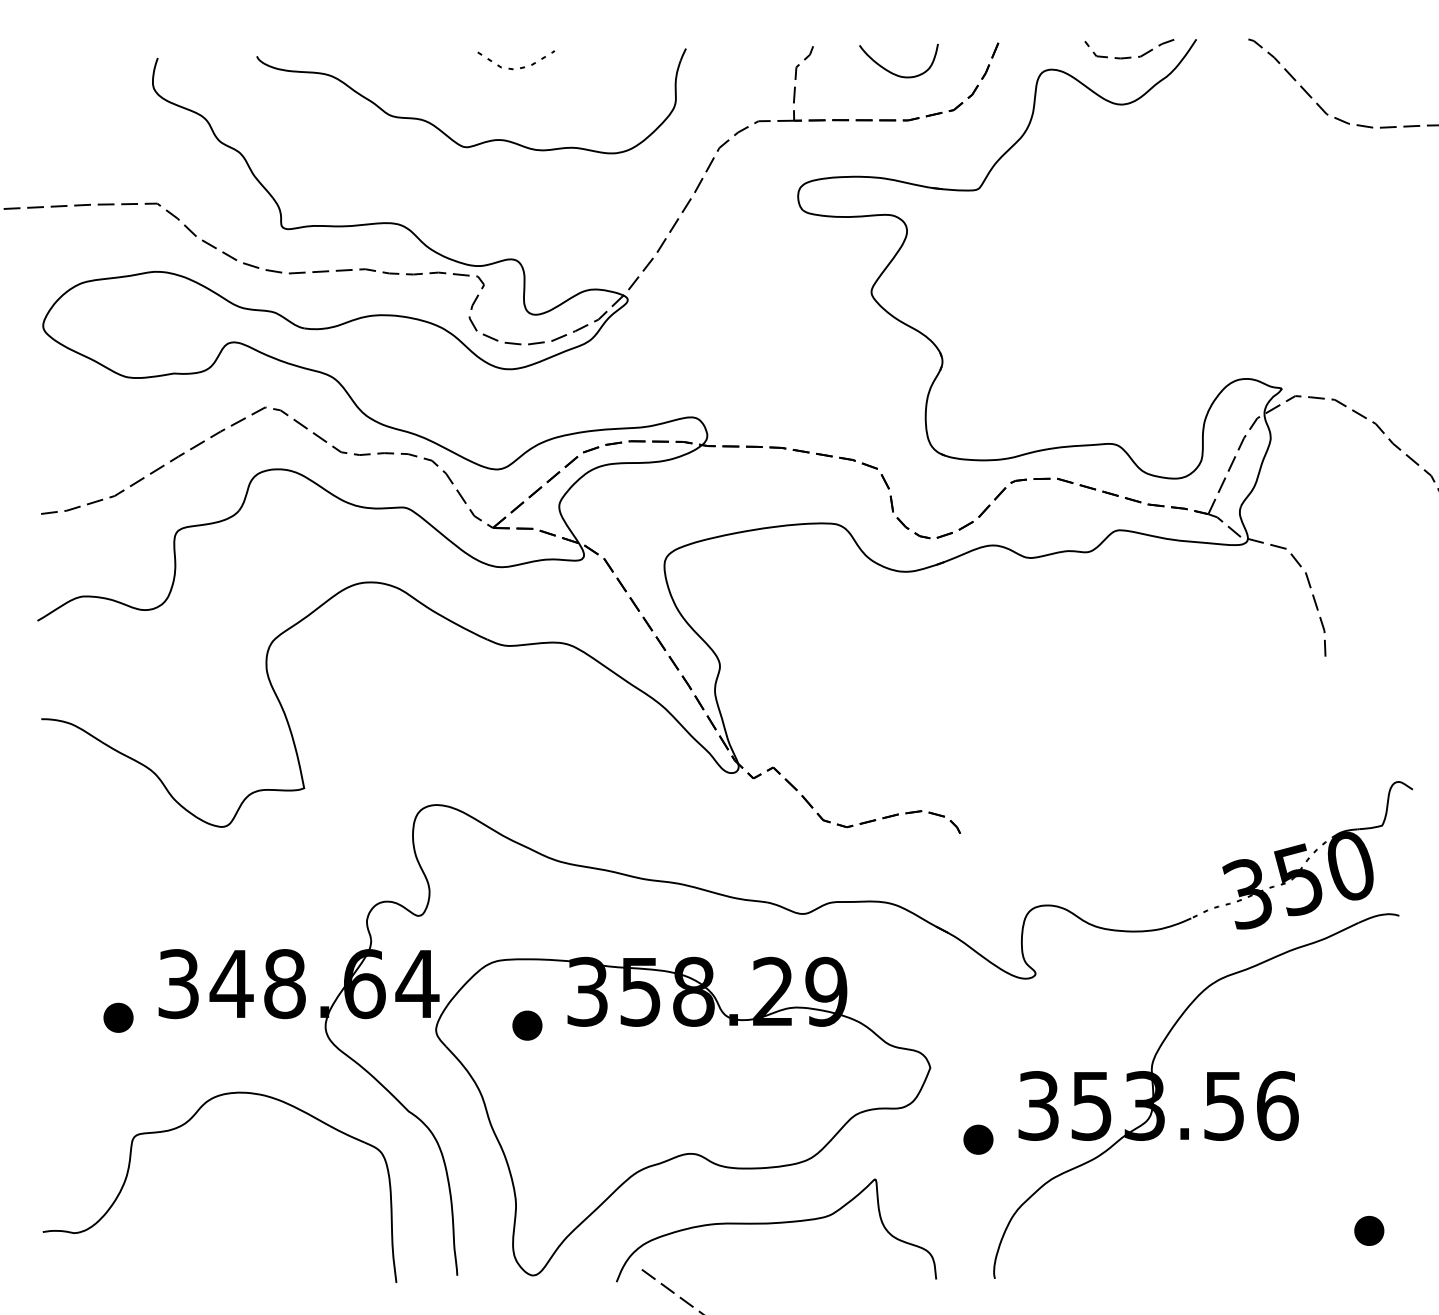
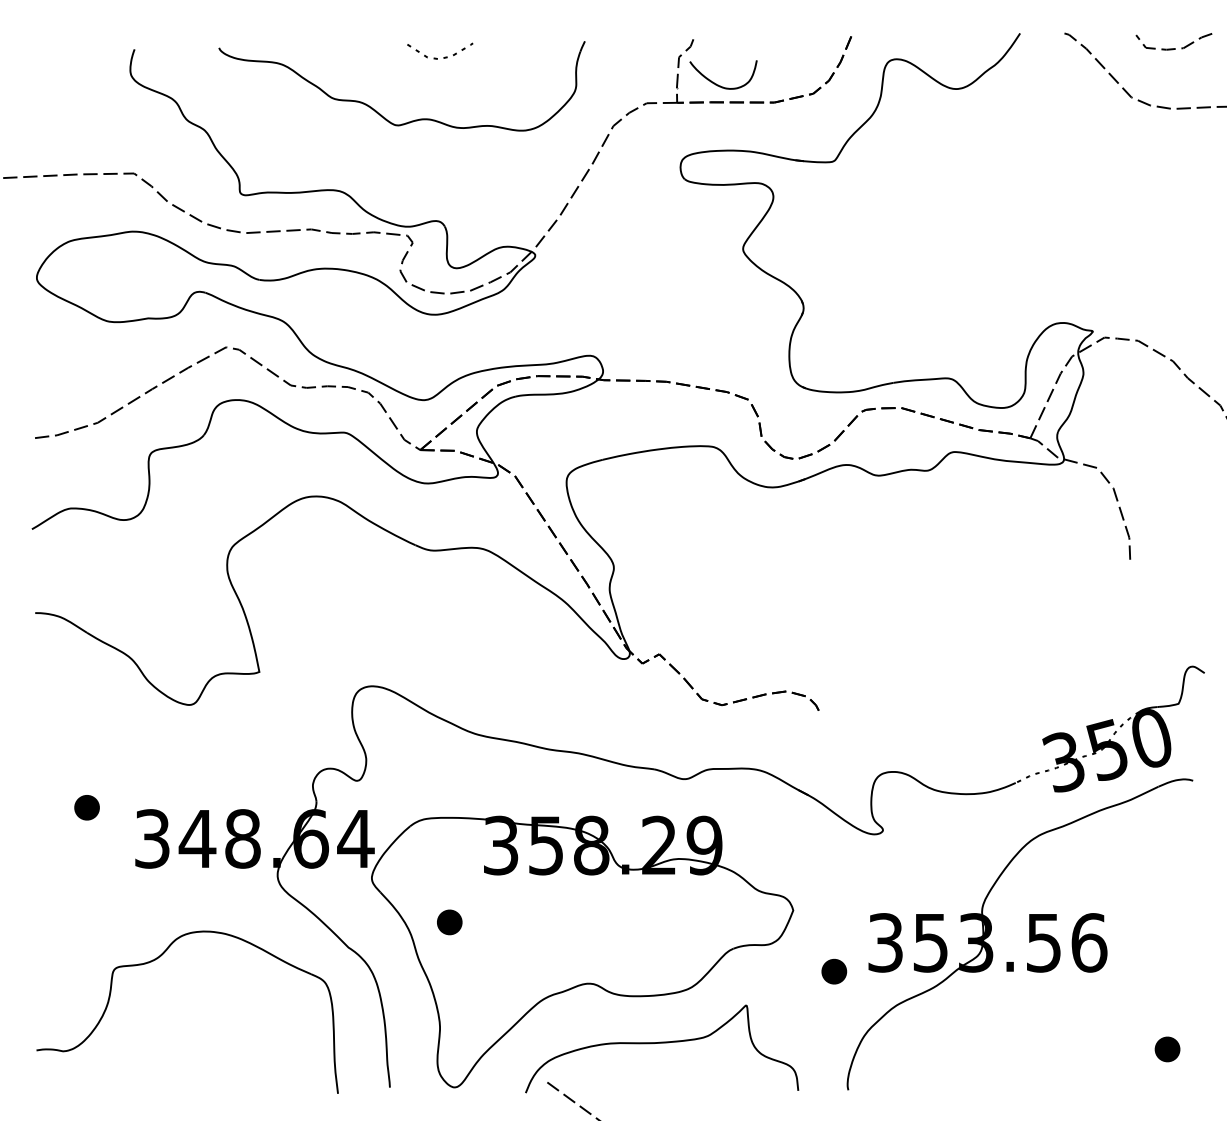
curve: (1128, 57) -> (1173, 48), moved
curve: (893, 72) -> (718, 84), moved
part: (117, 1017) -> (86, 807), moved
part: (527, 1025) -> (449, 922), moved

